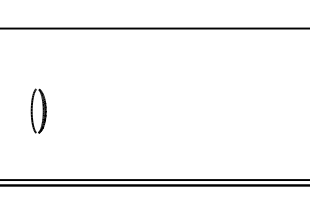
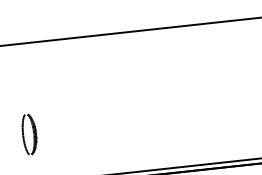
part: (38, 110) -> (29, 133), moved

